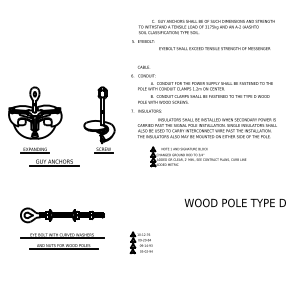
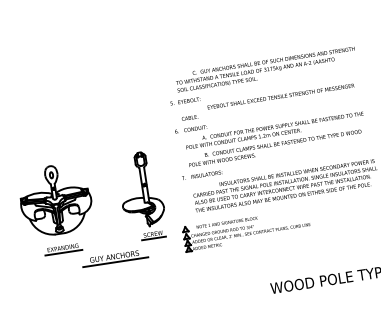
text: (203, 35) -> (263, 81), moved
part: (197, 156) -> (245, 229), moved
part: (54, 162) -> (114, 257), moved

